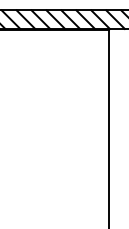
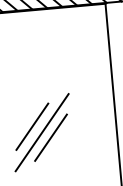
line: (24, 145) -> (32, 126), added
line: (33, 152) -> (41, 132), added
line: (42, 158) -> (51, 137), added

